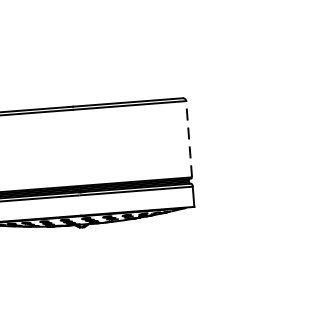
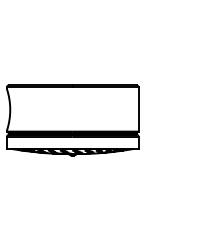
line: (188, 137) -> (138, 108), dashed -> solid

